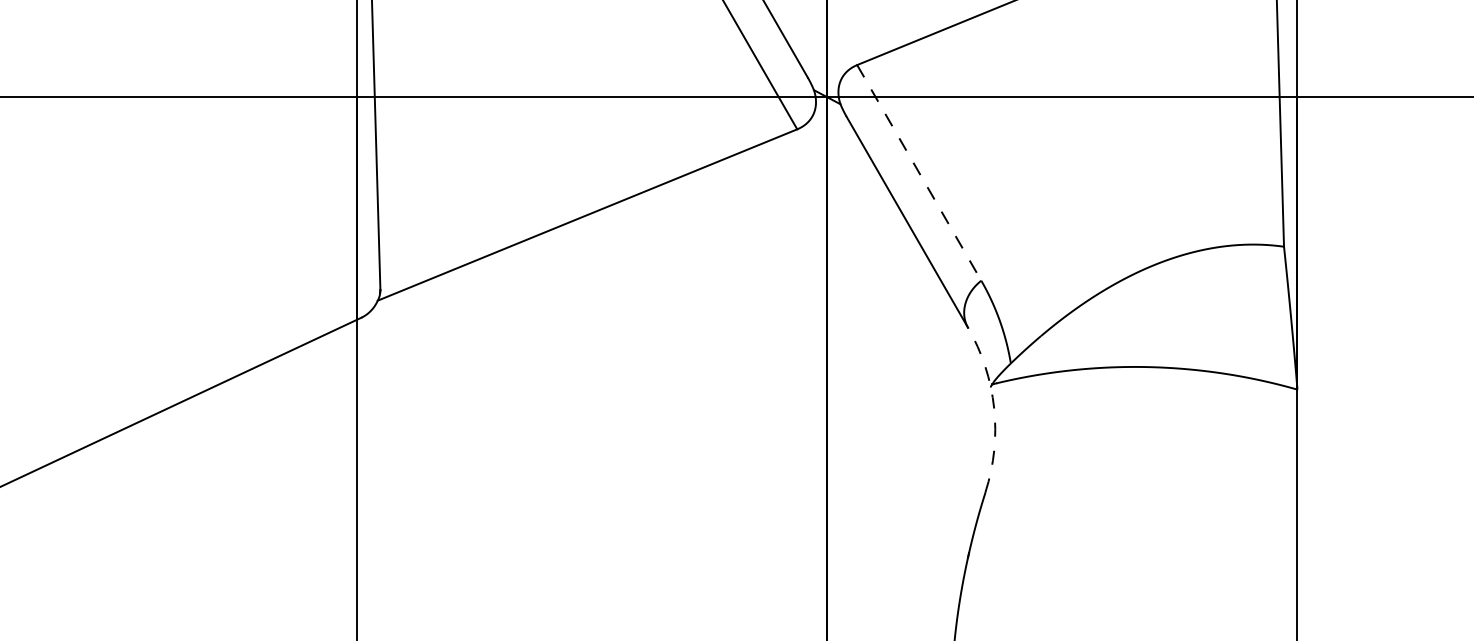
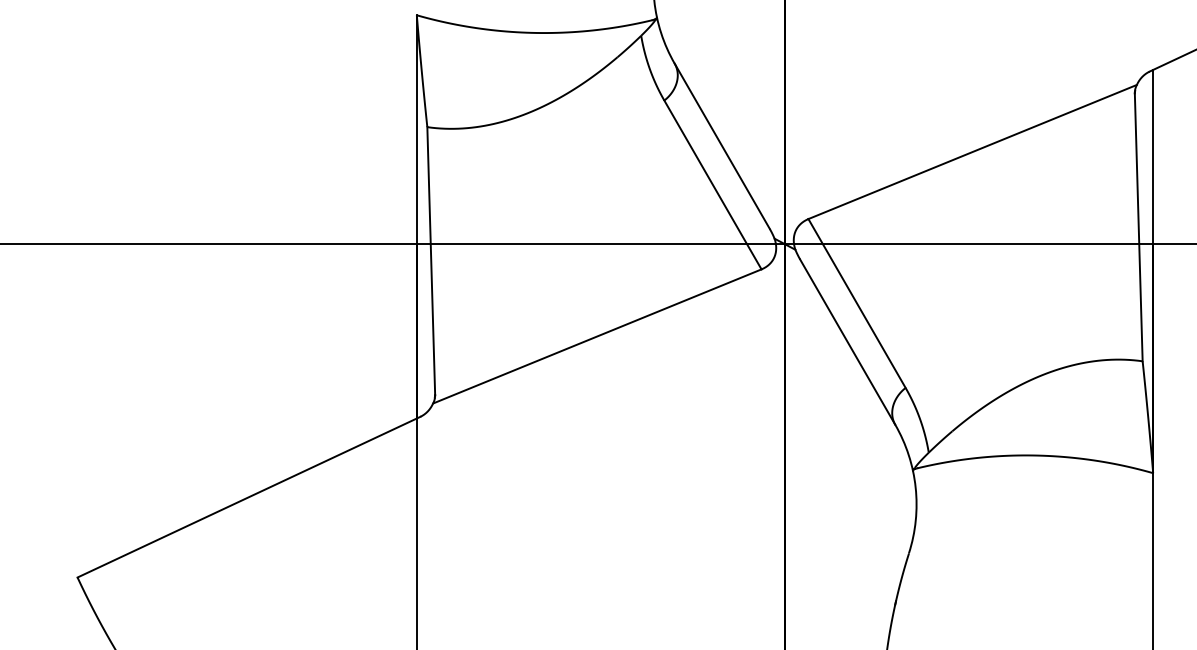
line: (919, 172) -> (857, 303), dashed -> solid
arc: (993, 407) -> (915, 487), dashed -> solid

